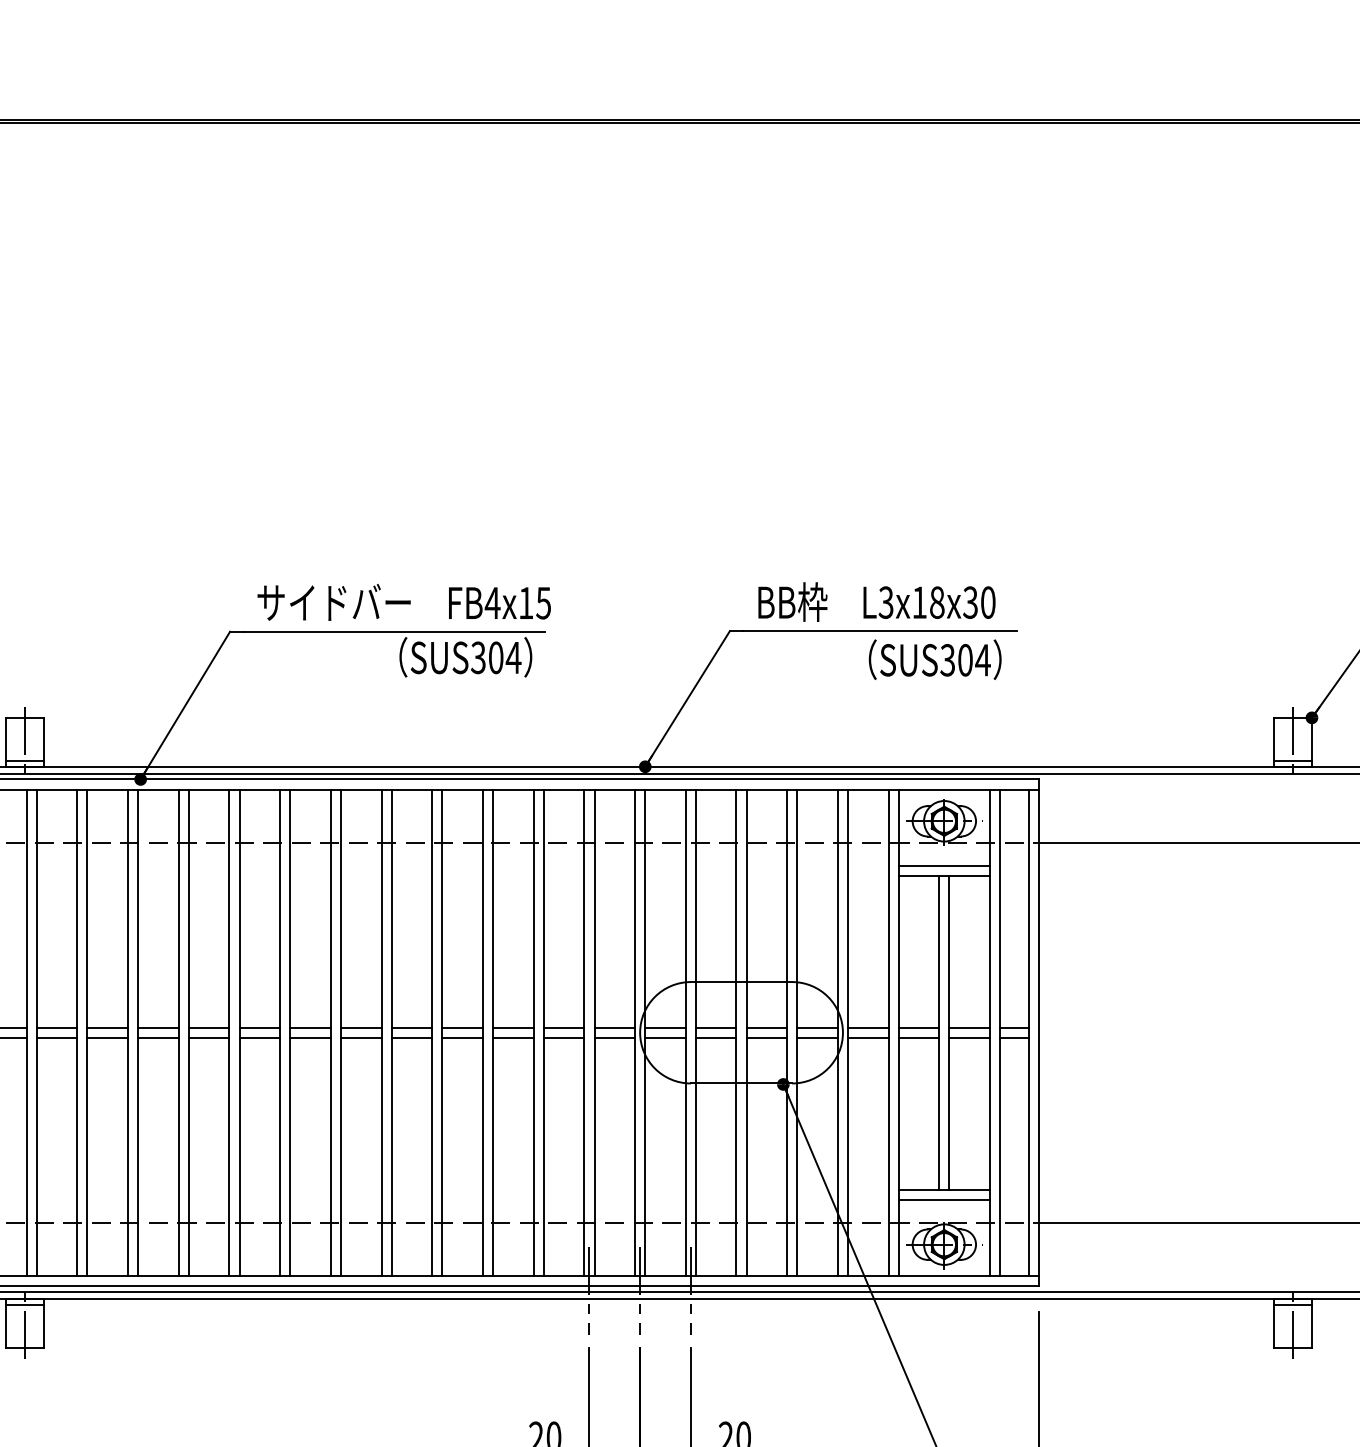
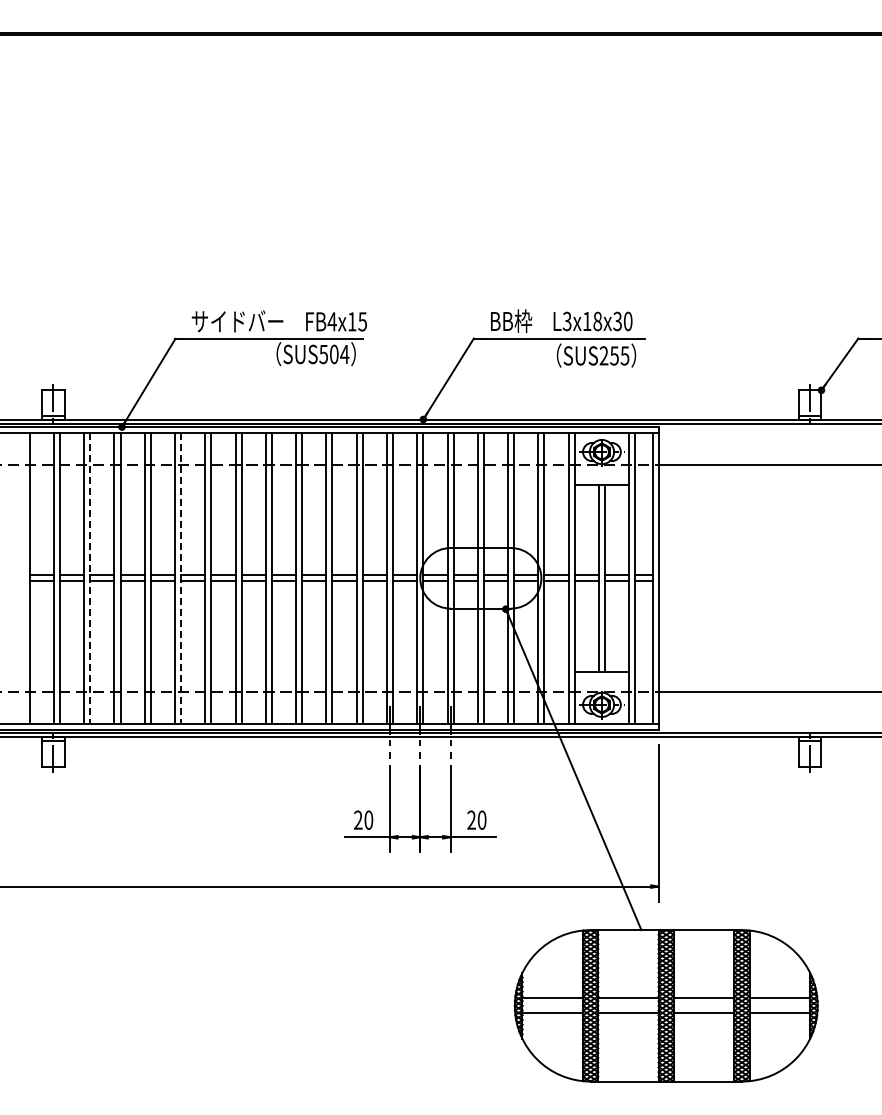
text: (478, 656) -> (323, 353), SUS304 -> SUS504
text: (965, 659) -> (614, 355), SUS304 -> SUS255
line: (943, 865) -> (601, 478), removed
line: (87, 1033) -> (90, 578), solid -> dashed
line: (240, 1033) -> (181, 578), solid -> dashed
line: (943, 1200) -> (601, 678), removed

